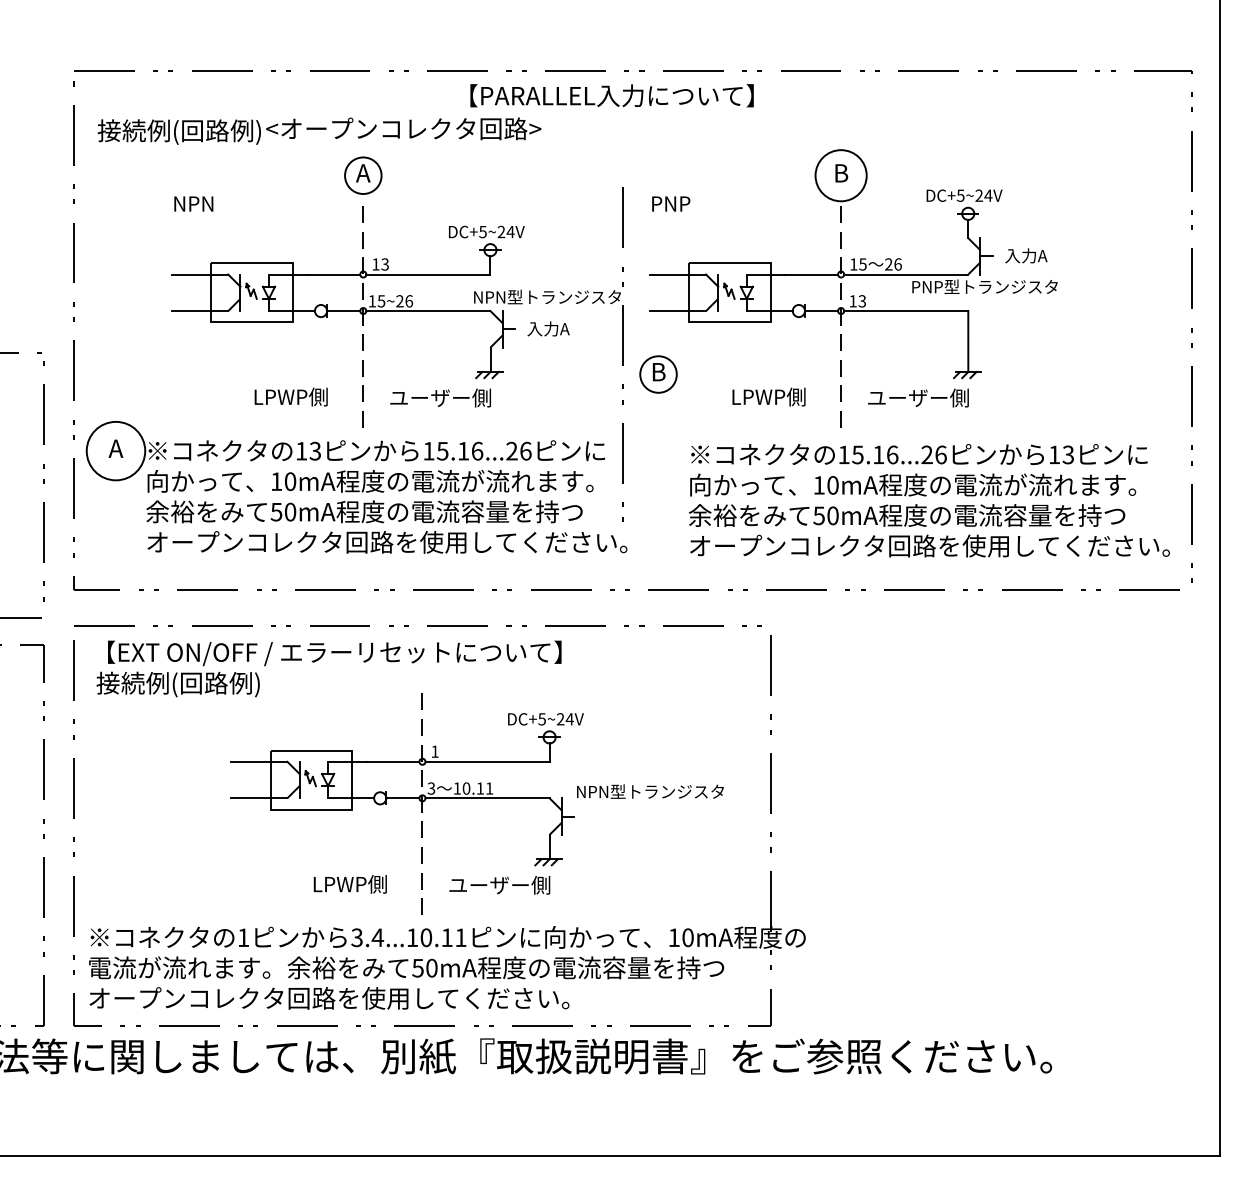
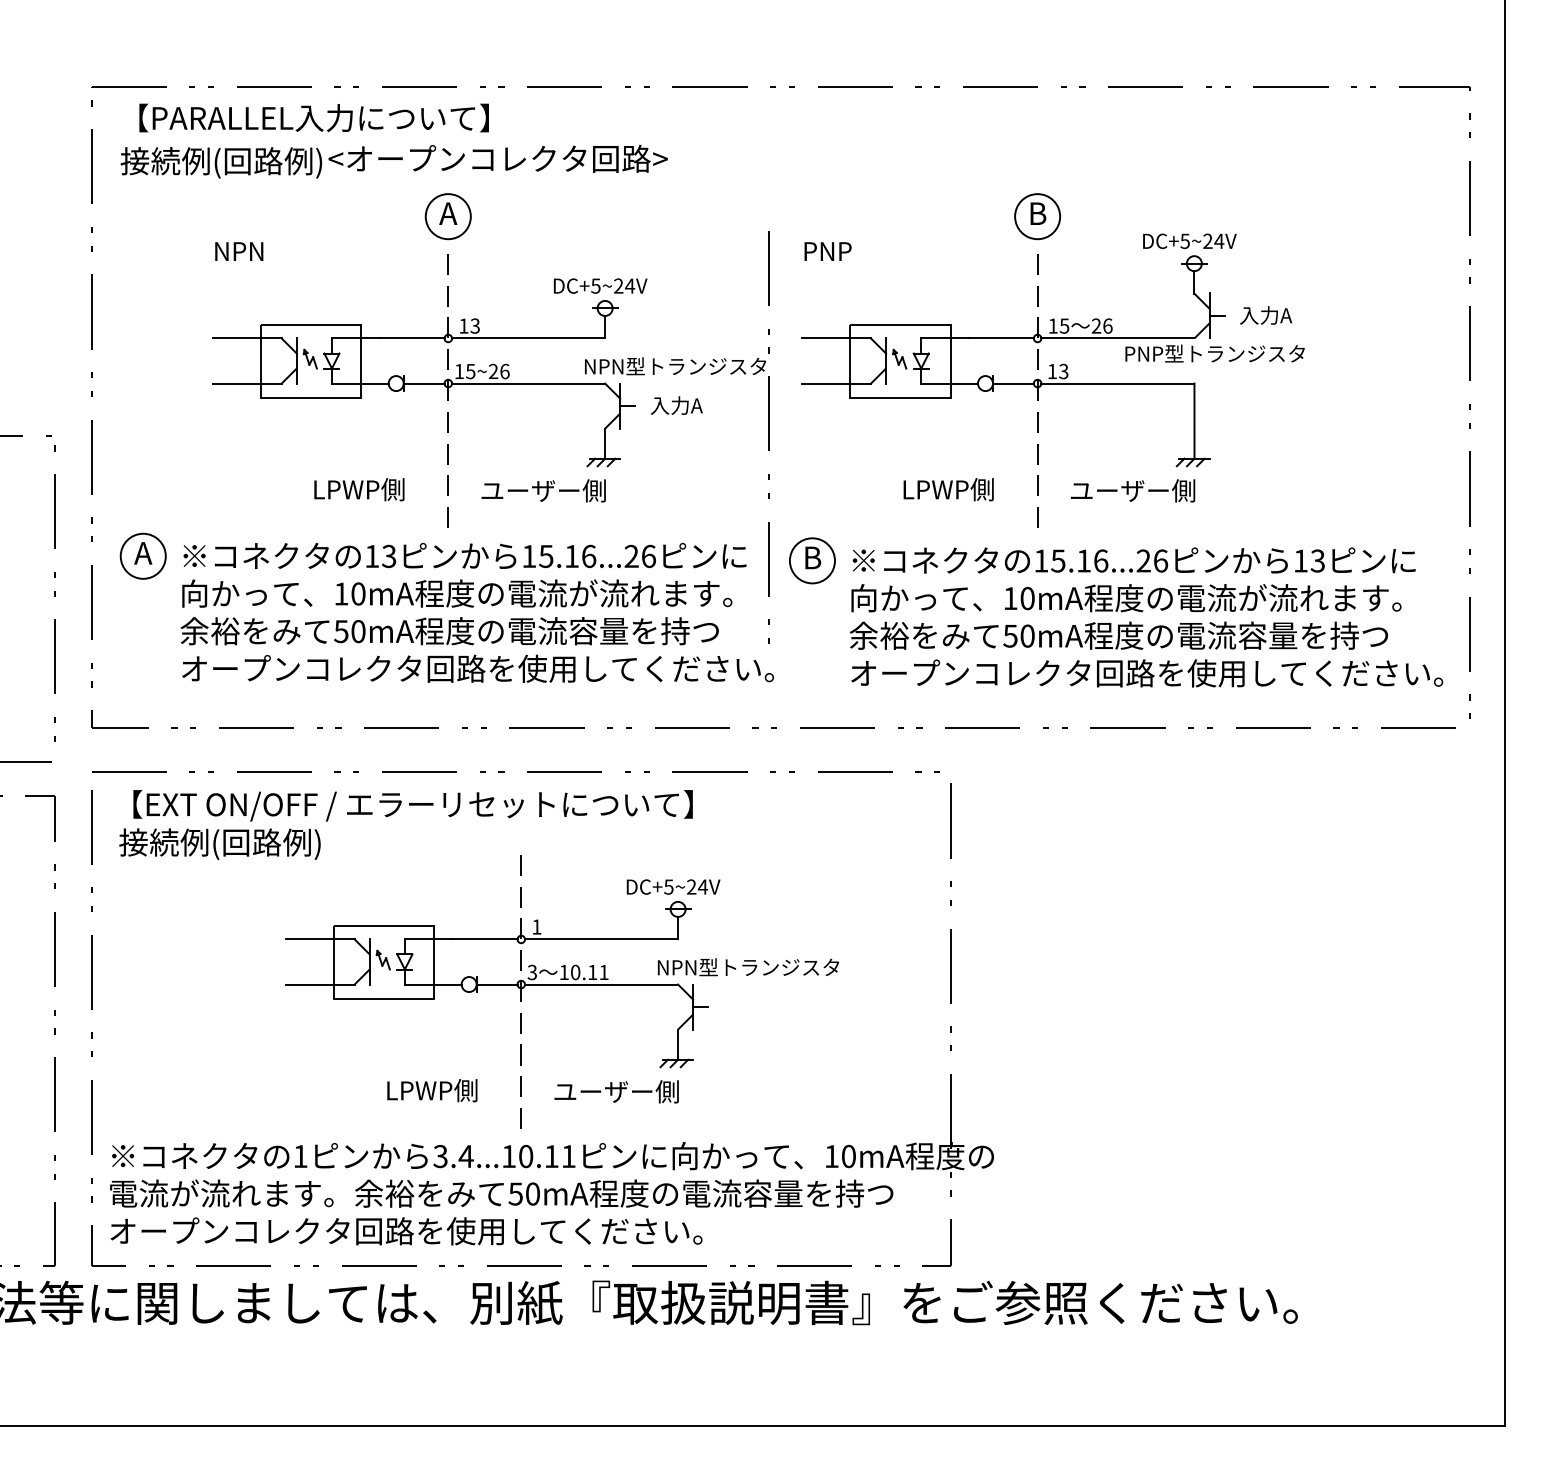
text: (611, 95) -> (313, 117), moved
circle: (841, 175) -> (1037, 216), size x0.71
part: (658, 374) -> (812, 560), moved
circle: (115, 450) -> (142, 555), size x0.62
text: (650, 791) -> (748, 967), moved

